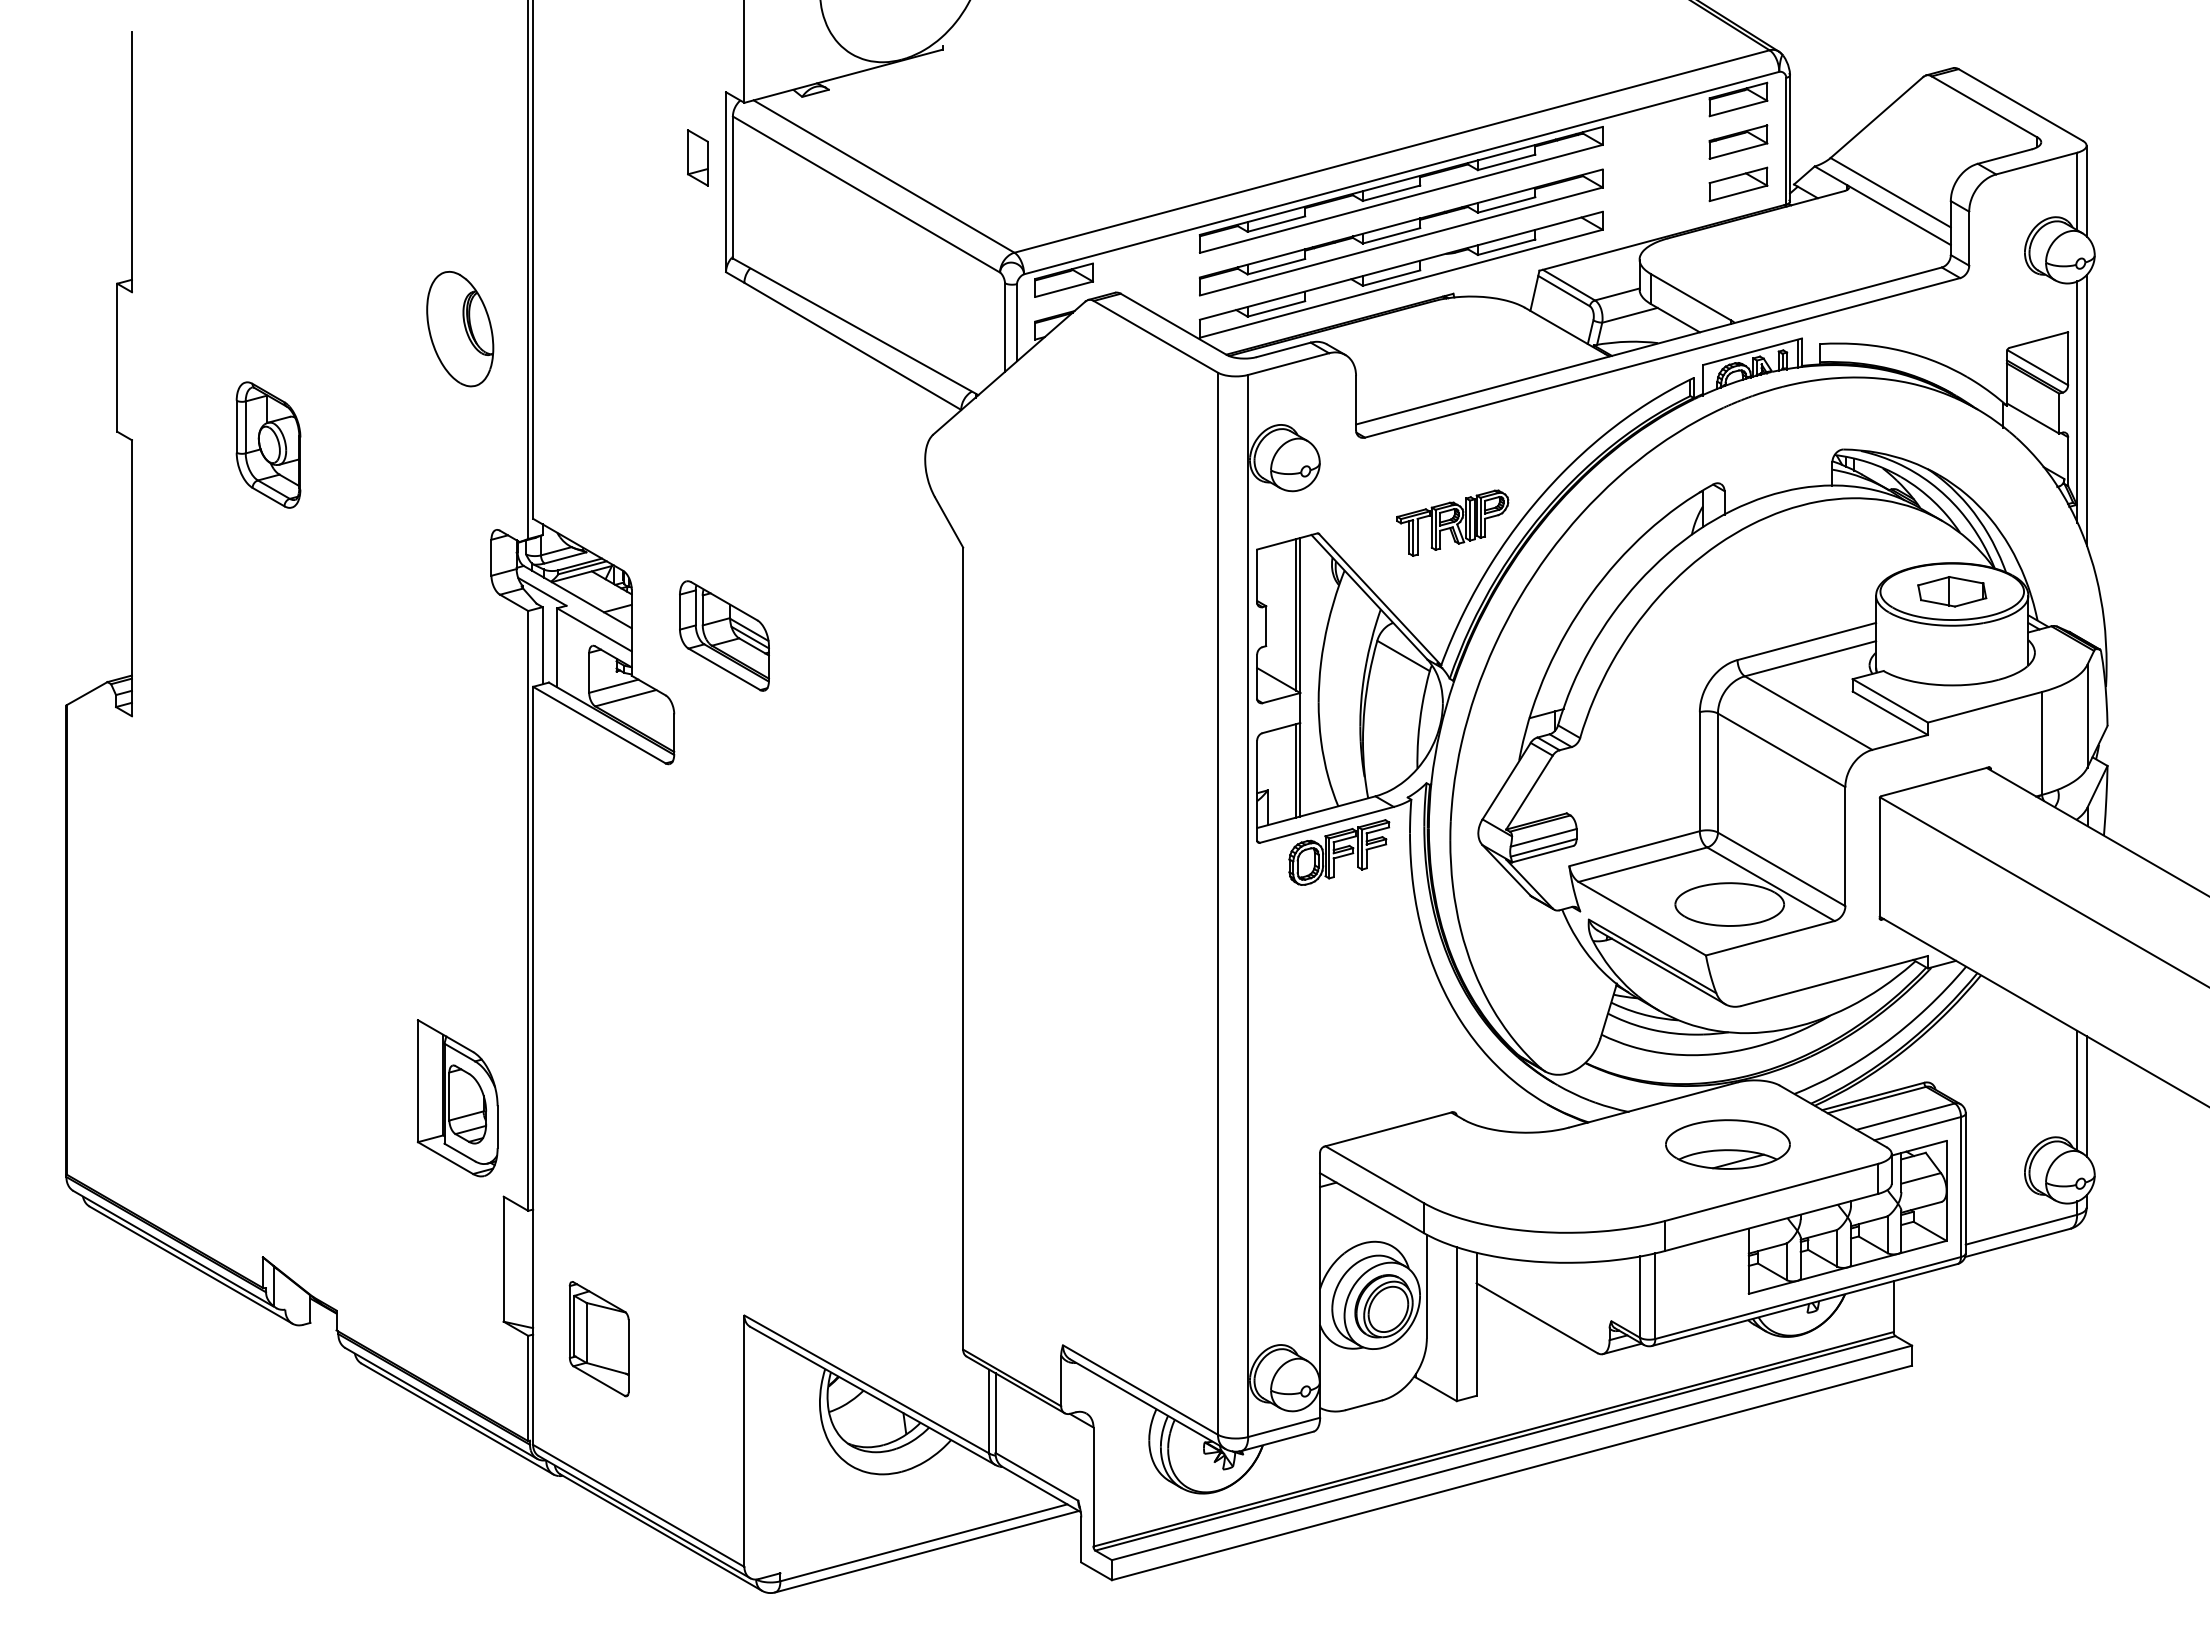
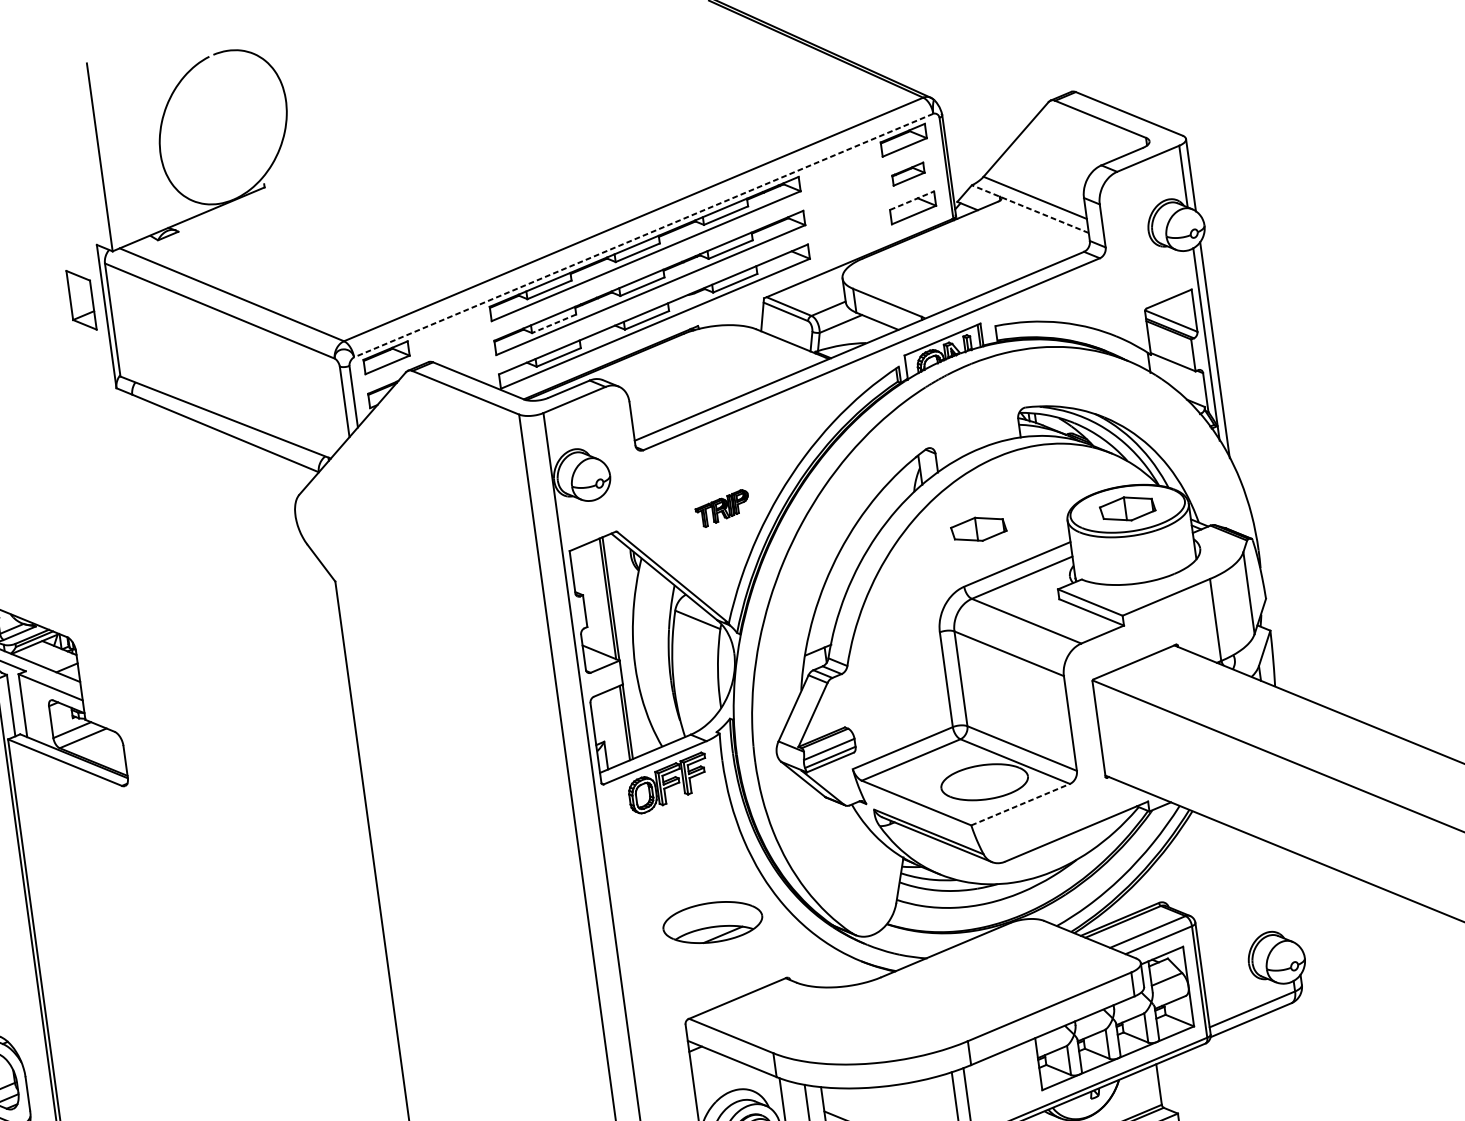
part: (1738, 141) -> (908, 173), size x0.7
part: (697, 157) -> (81, 299), size x1.4
line: (1401, 173) -> (643, 235), solid -> dashed
line: (1738, 175) -> (912, 200), solid -> dashed
line: (1882, 205) -> (1030, 208), solid -> dashed
line: (1276, 266) -> (554, 323), solid -> dashed
part: (1452, 522) -> (722, 508), size x0.6
part: (1765, 591) -> (979, 529), added
part: (724, 635) -> (154, 677), removed
line: (1770, 938) -> (1020, 804), solid -> dashed
line: (2077, 1090) -> (1281, 892), removed
line: (2086, 1096) -> (1289, 896), removed
part: (1727, 1144) -> (712, 922), moved

